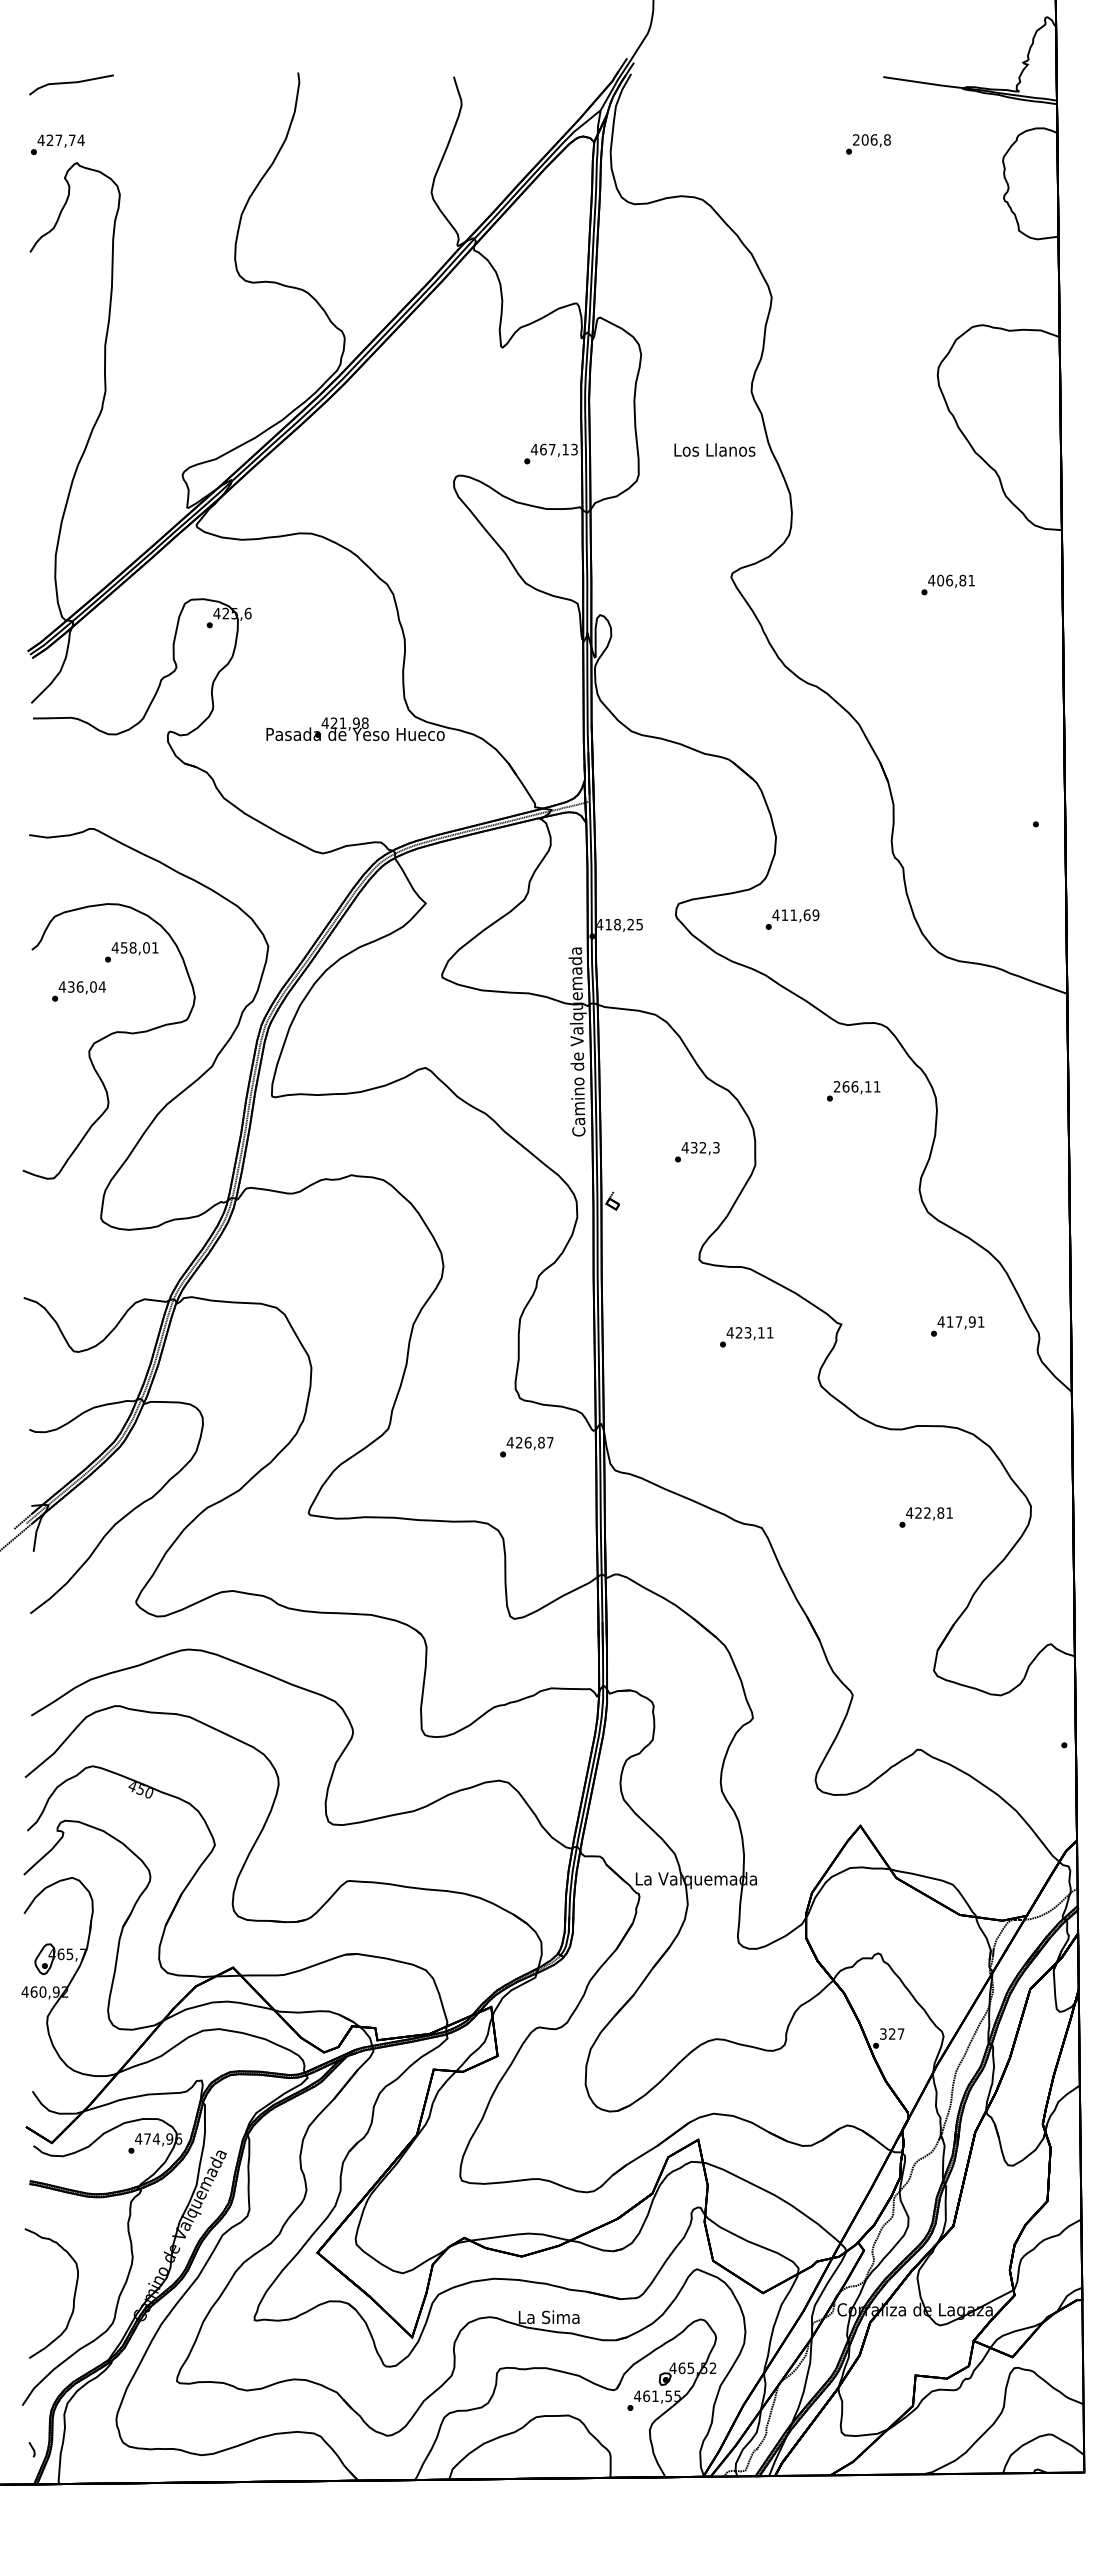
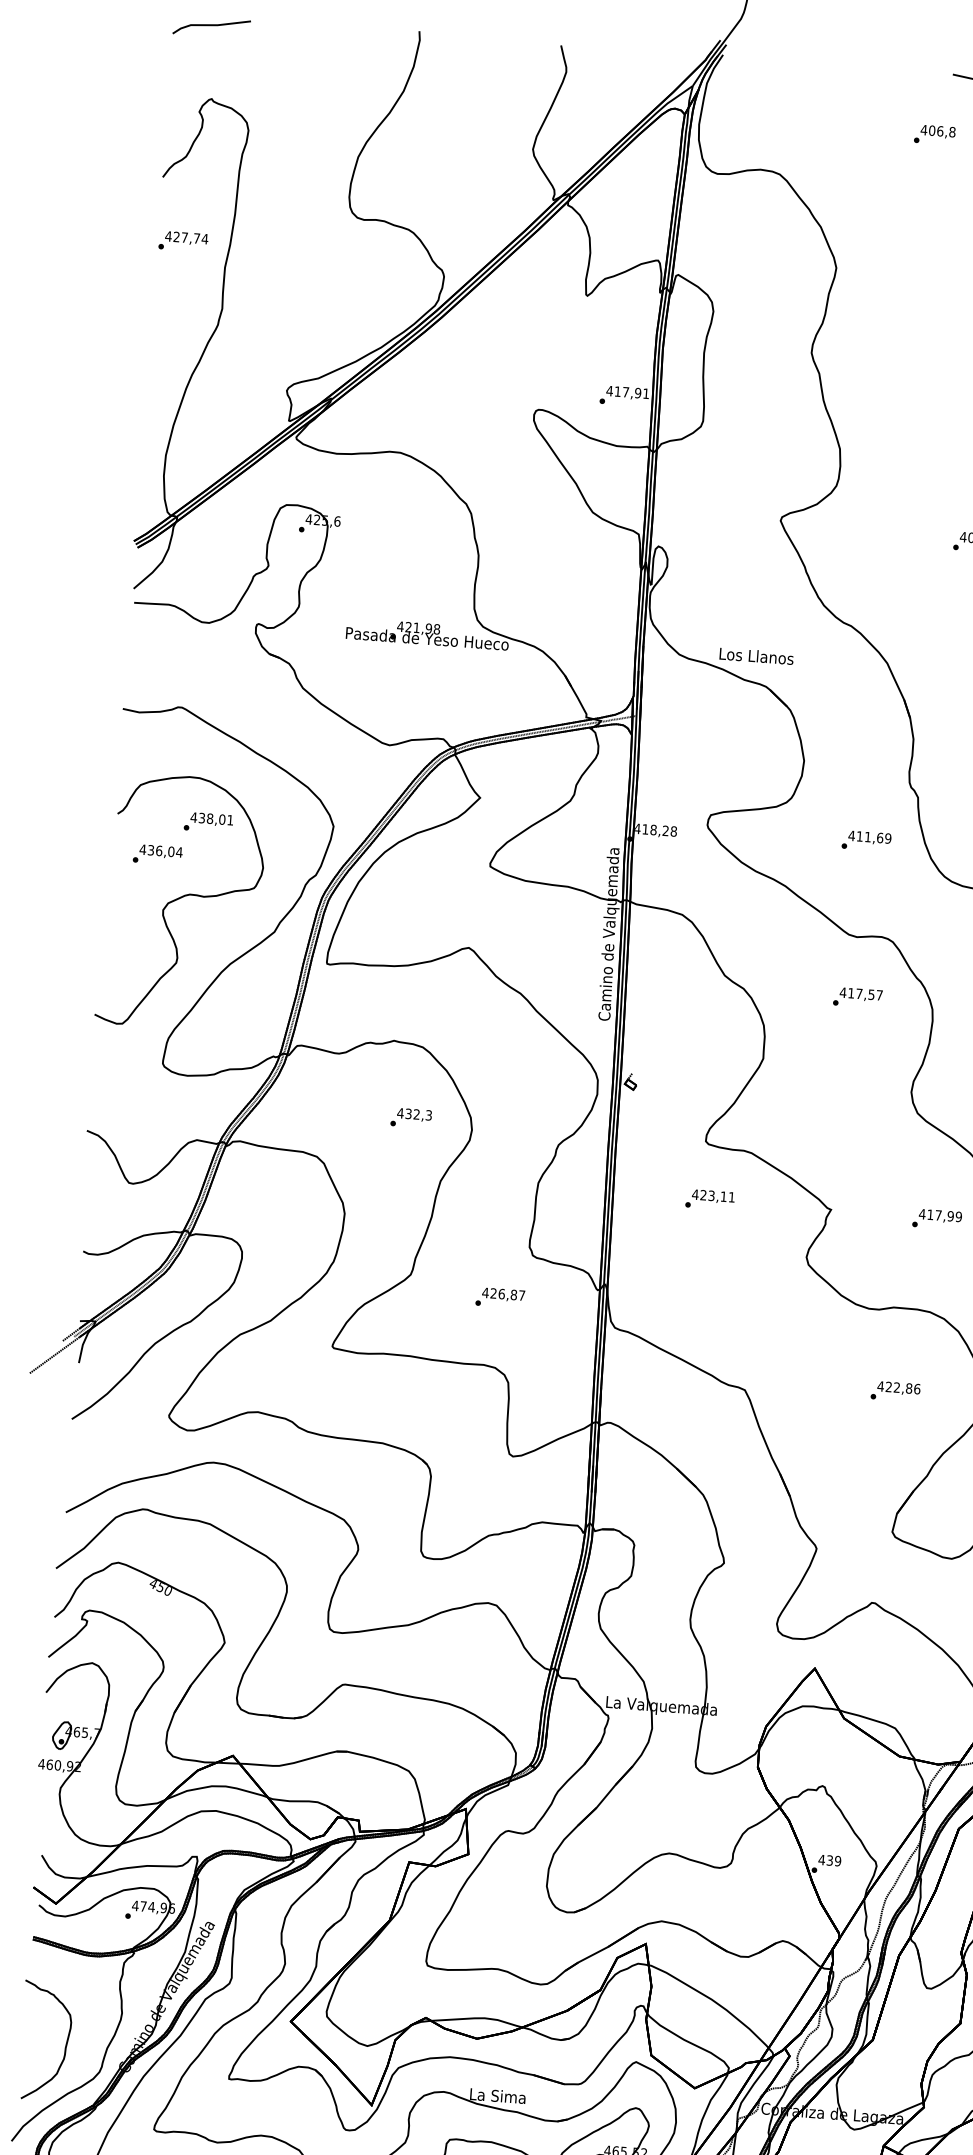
text: (855, 139) -> (923, 129), 206,8 -> 406,8
text: (57, 144) -> (183, 241), moved
text: (558, 449) -> (631, 392), 467,13 -> 417,91
text: (714, 449) -> (756, 655), moved
text: (792, 919) -> (866, 840), moved
text: (639, 924) -> (673, 831), 418,25 -> 418,28
text: (124, 947) -> (202, 817), 458,01 -> 438,01
text: (856, 1086) -> (860, 993), 266,11 -> 417,57
text: (697, 1152) -> (411, 1118), moved
text: (980, 1321) -> (958, 1216), 417,91 -> 417,99
text: (746, 1337) -> (709, 1200), moved
text: (526, 1447) -> (499, 1298), moved
text: (949, 1512) -> (917, 1388), 422,81 -> 422,86
text: (891, 2033) -> (829, 1860), 327 -> 439

